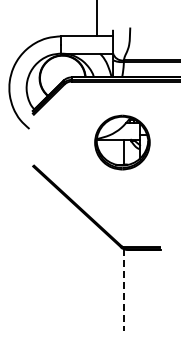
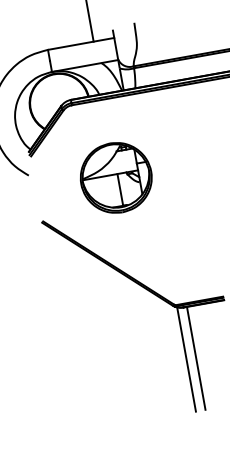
part: (122, 142) -> (116, 177), moved
line: (123, 289) -> (185, 359), dashed -> solid
line: (131, 290) -> (196, 358), added

